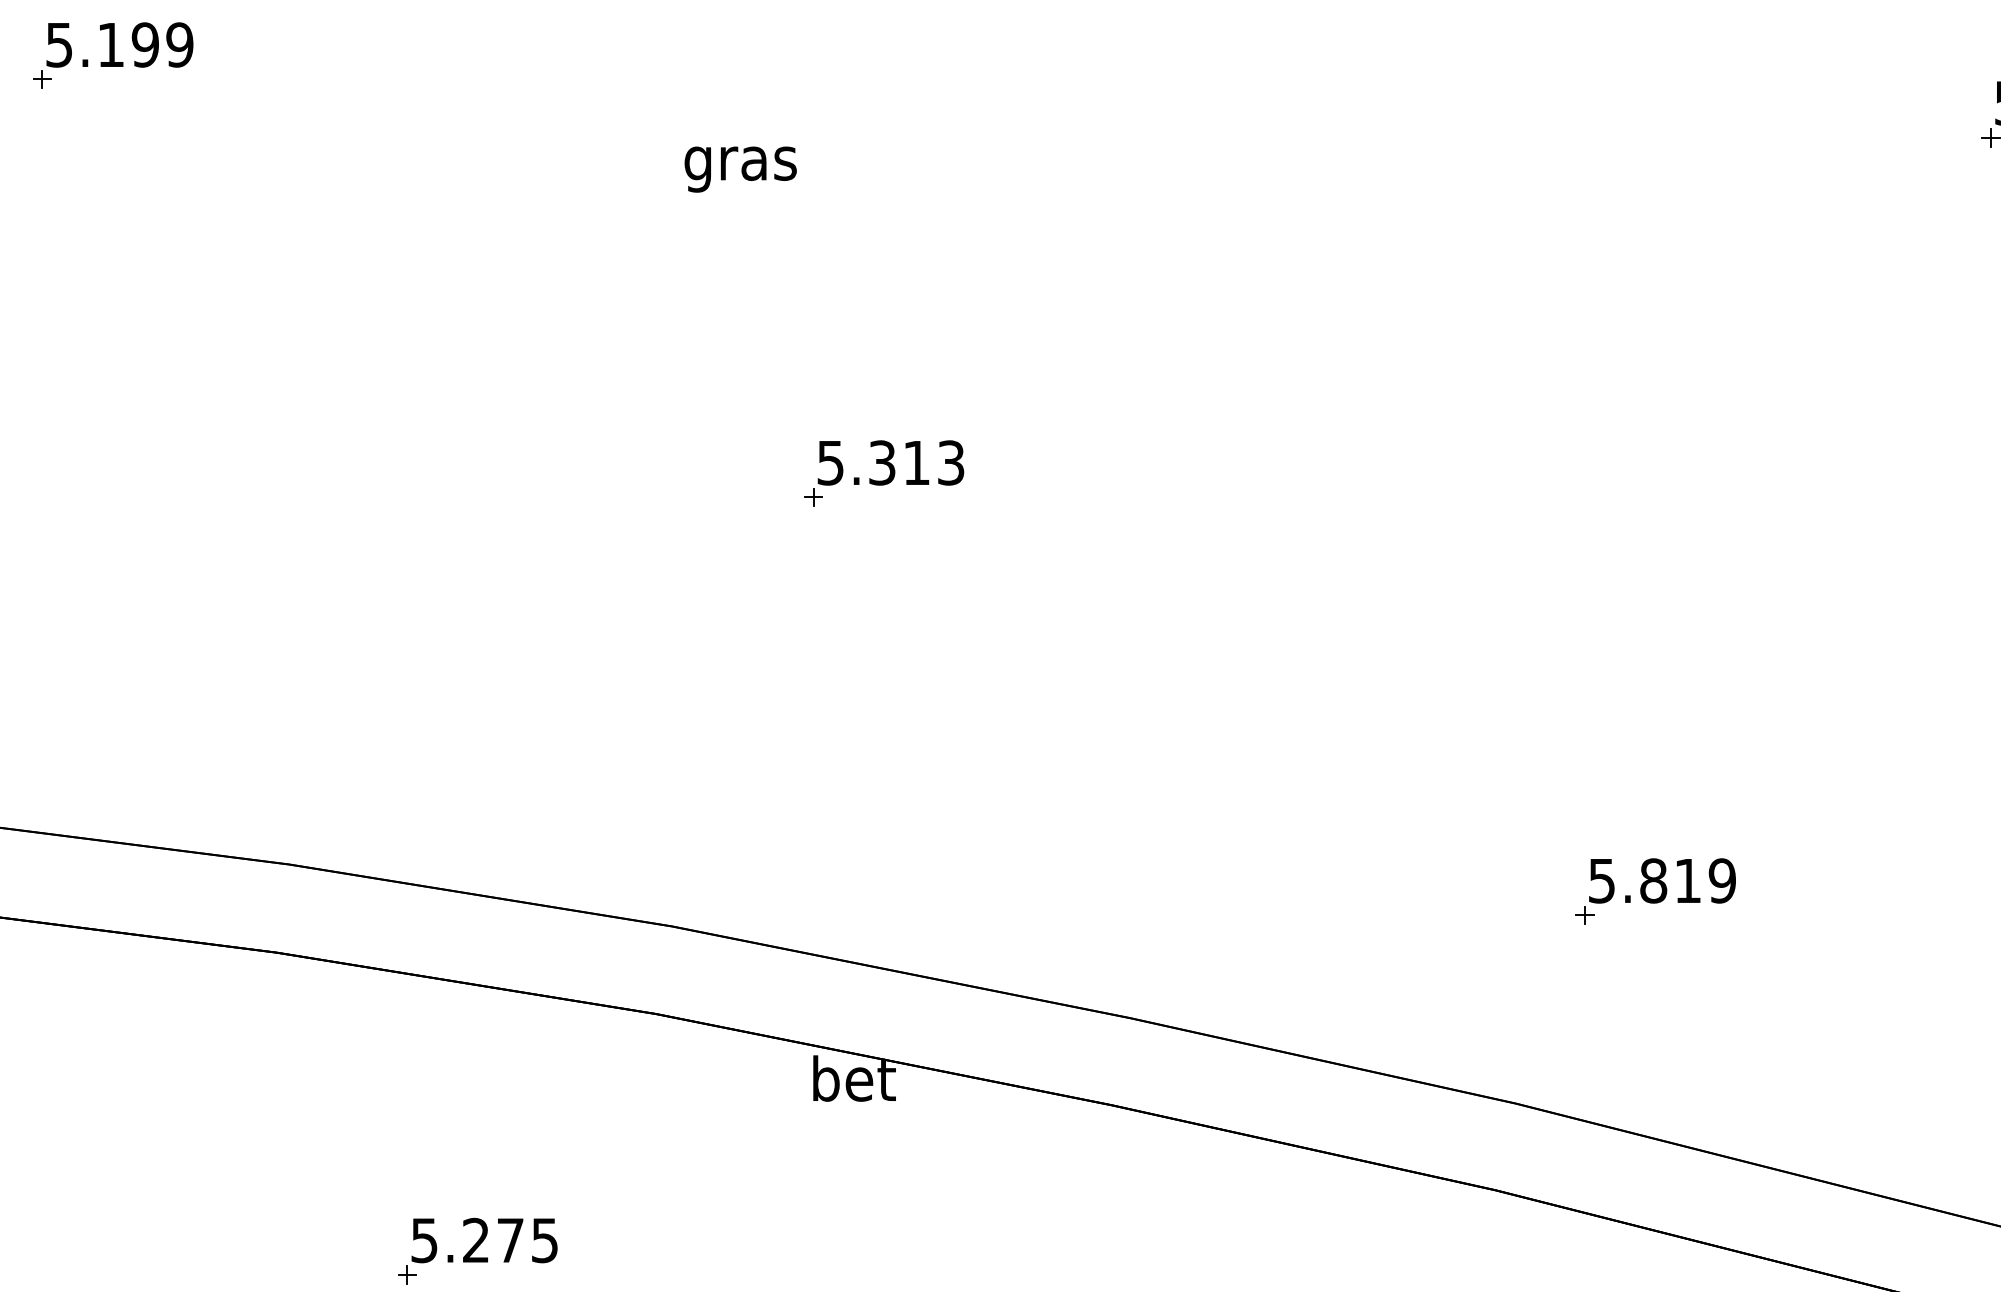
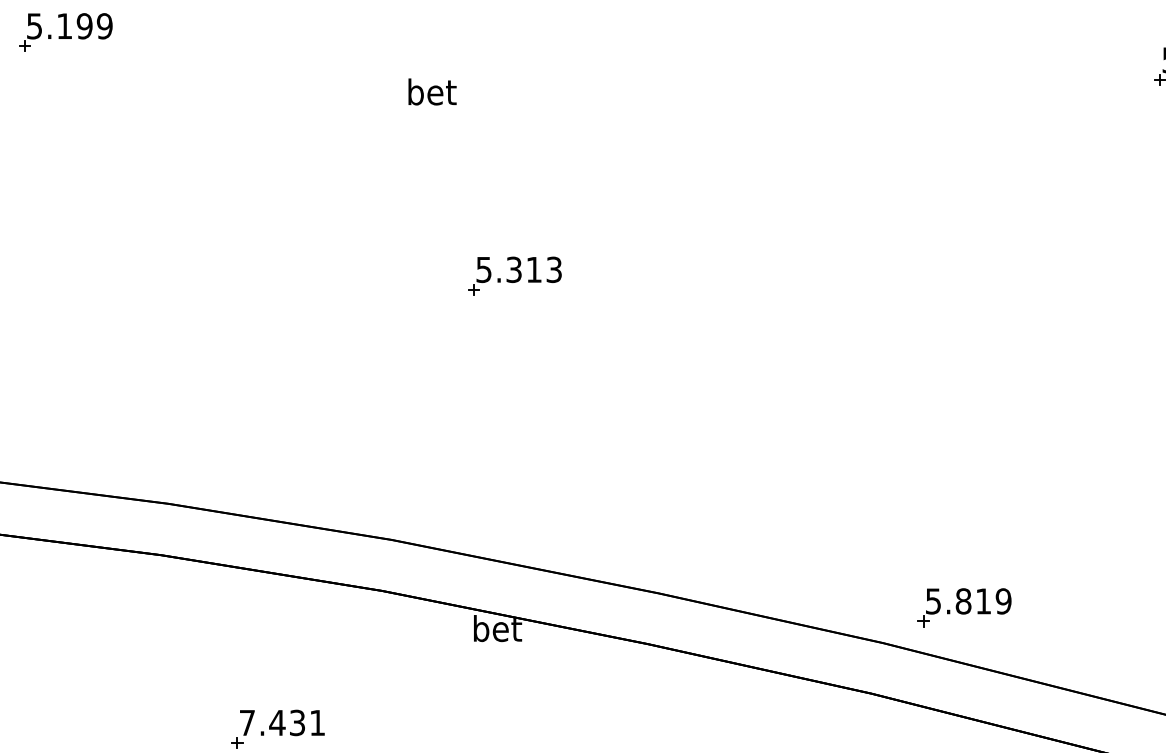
text: (740, 163) -> (431, 95), gras -> bet
part: (1655, 891) -> (964, 607), moved
text: (483, 1239) -> (281, 722), 5.275 -> 7.431

